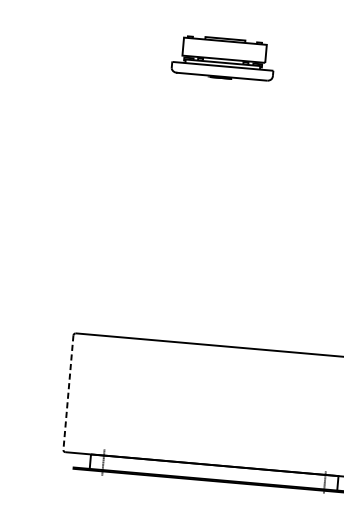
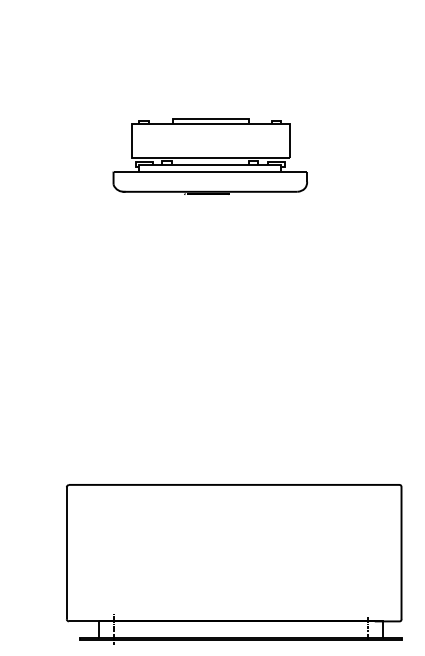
part: (222, 58) -> (209, 156), size x1.67
line: (68, 392) -> (66, 553), dashed -> solid

